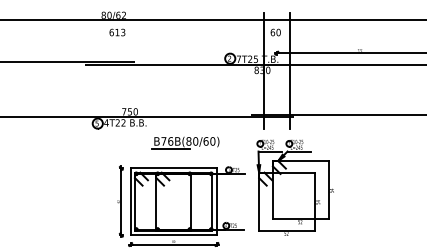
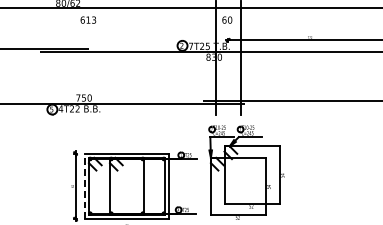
text: (117, 32) -> (88, 20), moved
part: (185, 142) -> (138, 128), removed
line: (130, 201) -> (84, 186), solid -> dashed

